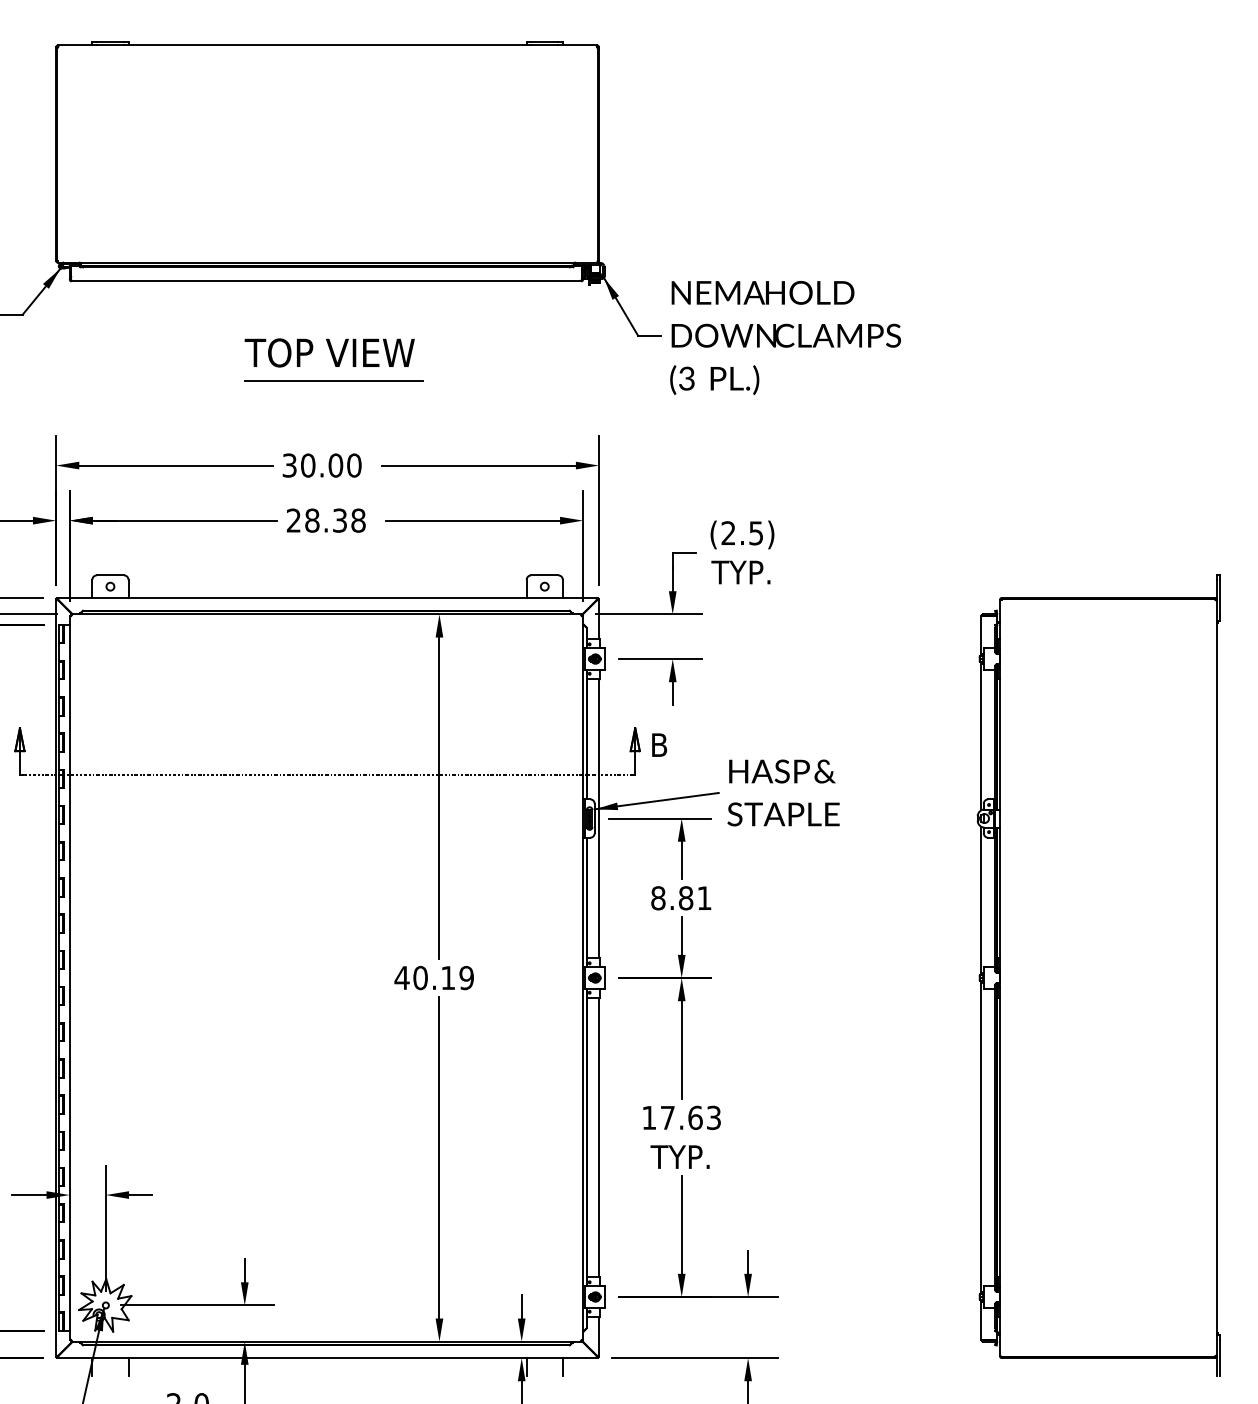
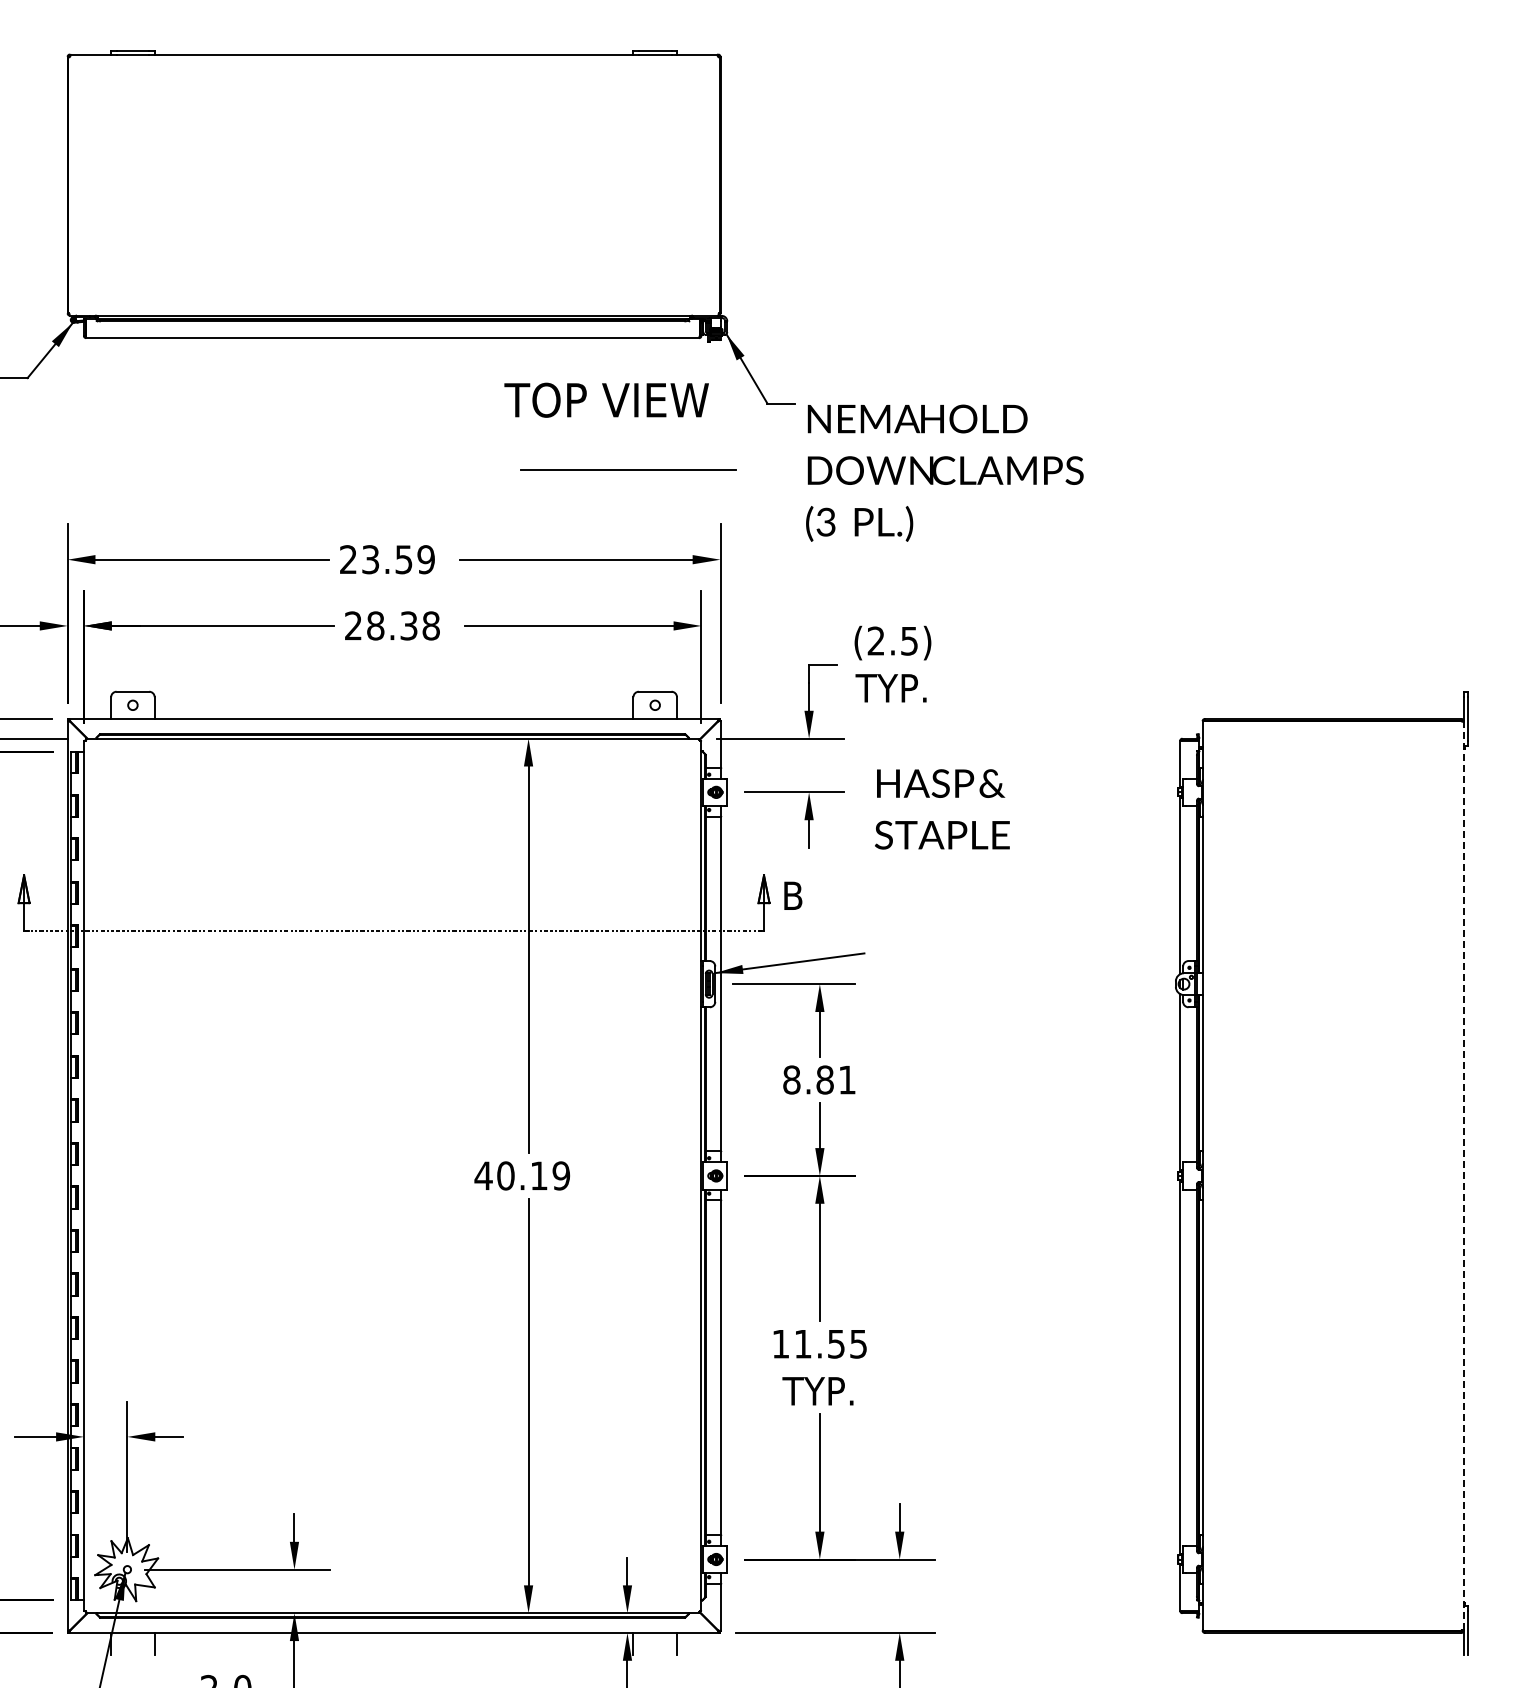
text: (785, 337) -> (944, 472), moved
text: (329, 352) -> (606, 399), moved
line: (333, 380) -> (628, 469), moved
text: (322, 465) -> (387, 559), 30.00 -> 23.59
text: (783, 793) -> (942, 809), moved
line: (1216, 978) -> (1463, 1176), solid -> dashed
text: (690, 1117) -> (830, 1343), 17.63 -> 11.55

